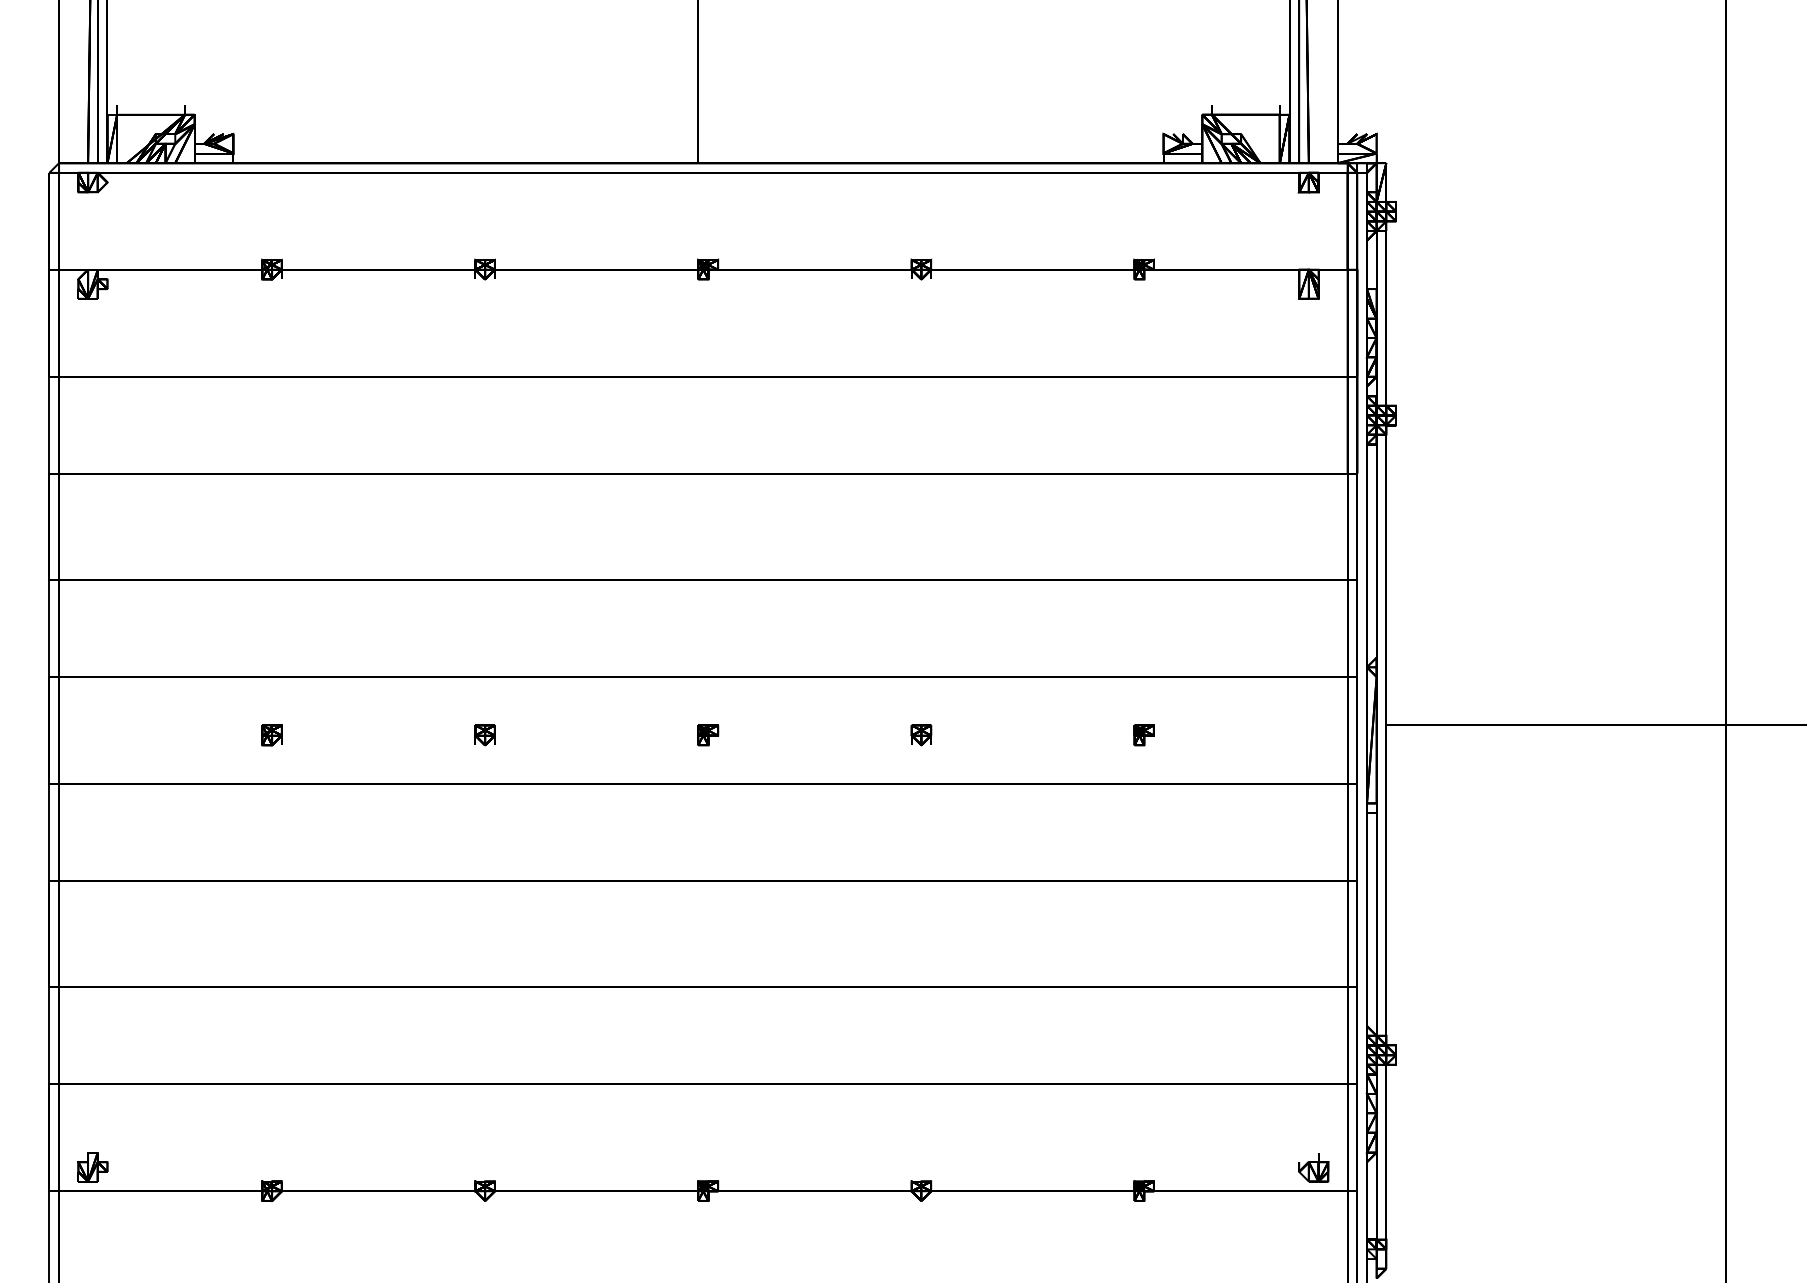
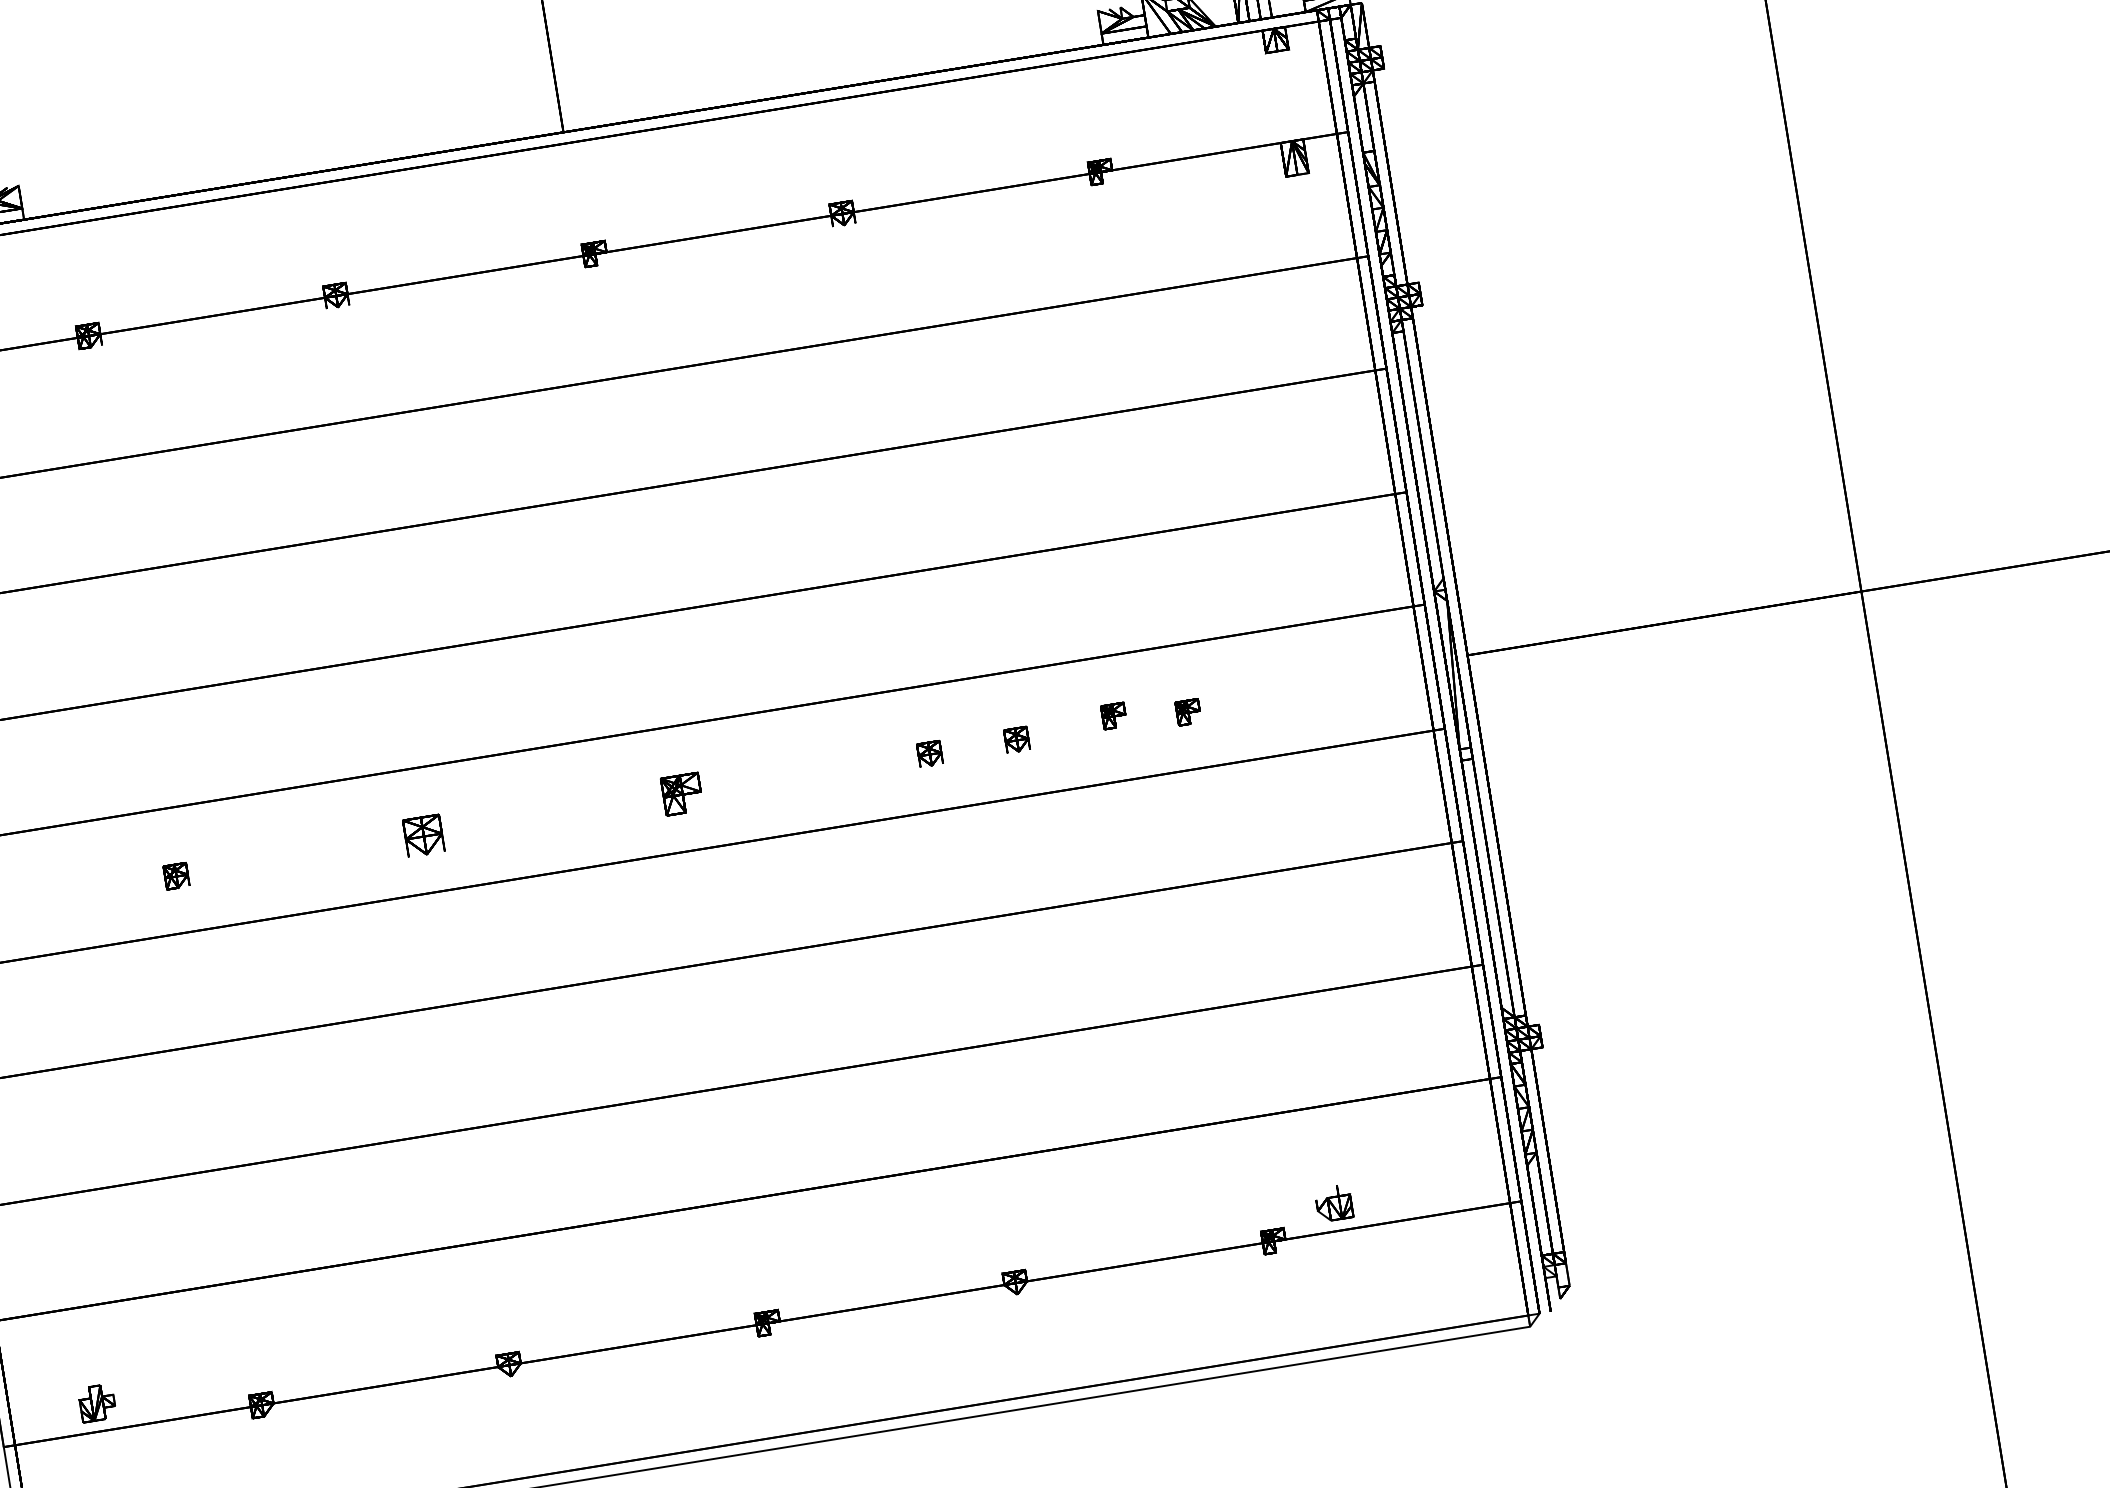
part: (1080, 728) -> (1113, 716), added
part: (484, 735) -> (423, 836), size x1.6
part: (708, 735) -> (682, 794), size x1.6
part: (996, 735) -> (1017, 740), added
part: (92, 1167) -> (96, 1403), moved
part: (1313, 1167) -> (1333, 1203), moved

